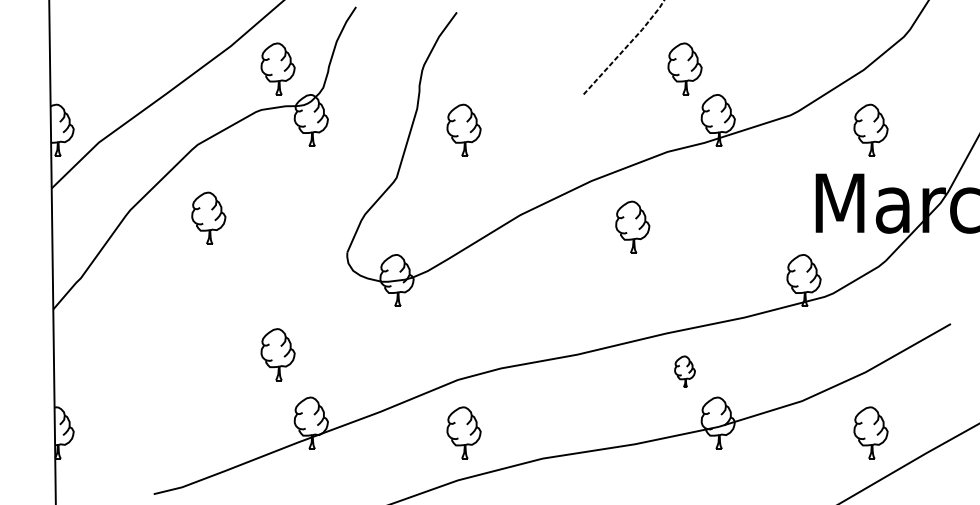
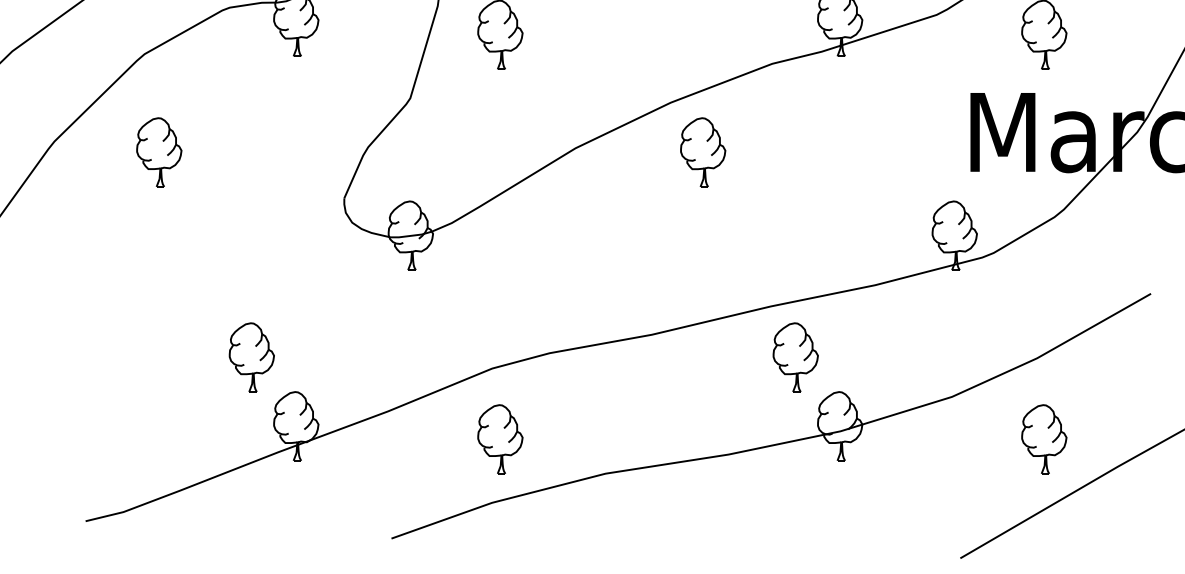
part: (632, 226) -> (702, 151), moved
part: (277, 354) -> (251, 357), moved
part: (684, 371) -> (794, 357), size x1.67

